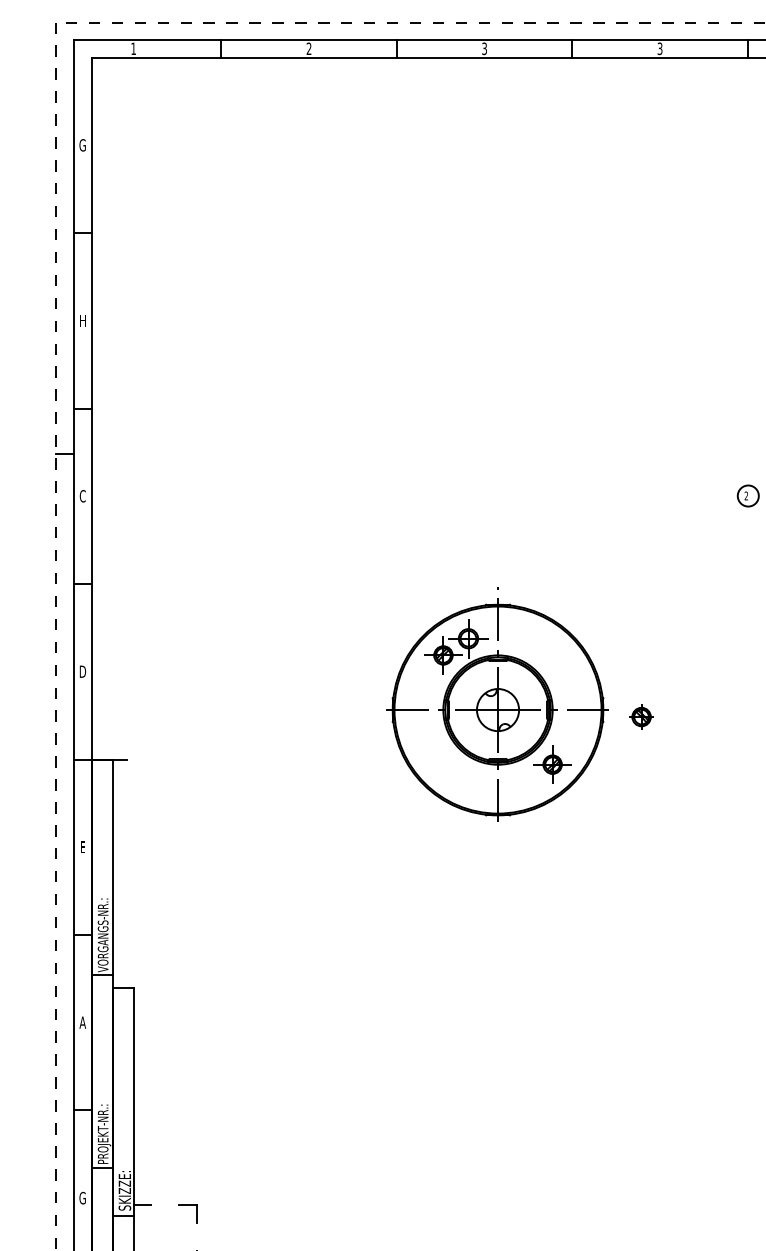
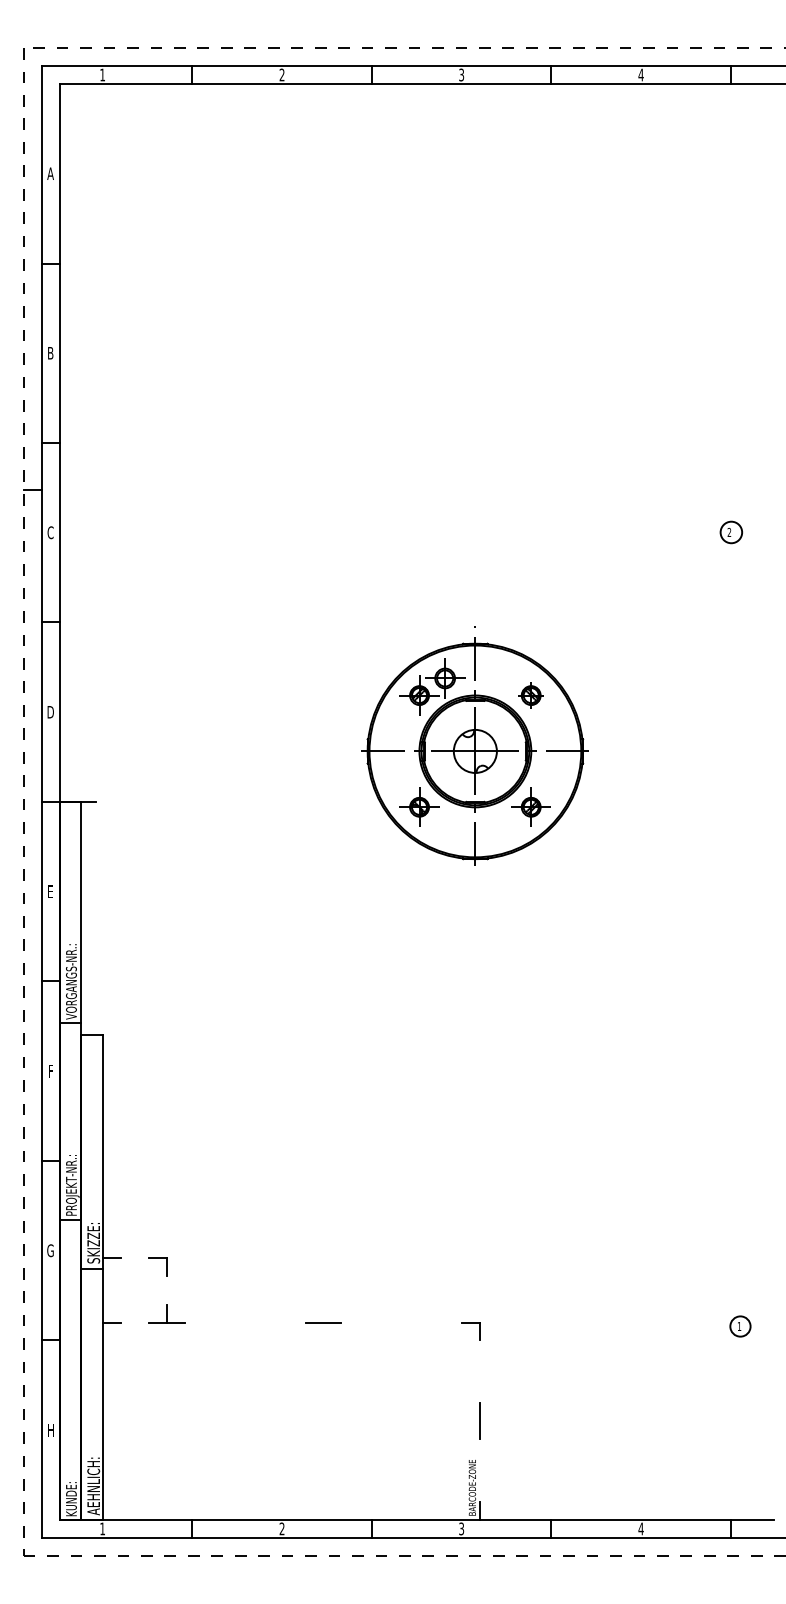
text: (659, 48) -> (640, 74), 3 -> 4
text: (82, 145) -> (50, 173), G -> A
text: (82, 321) -> (50, 353), H -> B
part: (640, 716) -> (530, 695), moved
part: (443, 763) -> (419, 806), added
text: (82, 1022) -> (50, 1071), A -> F

